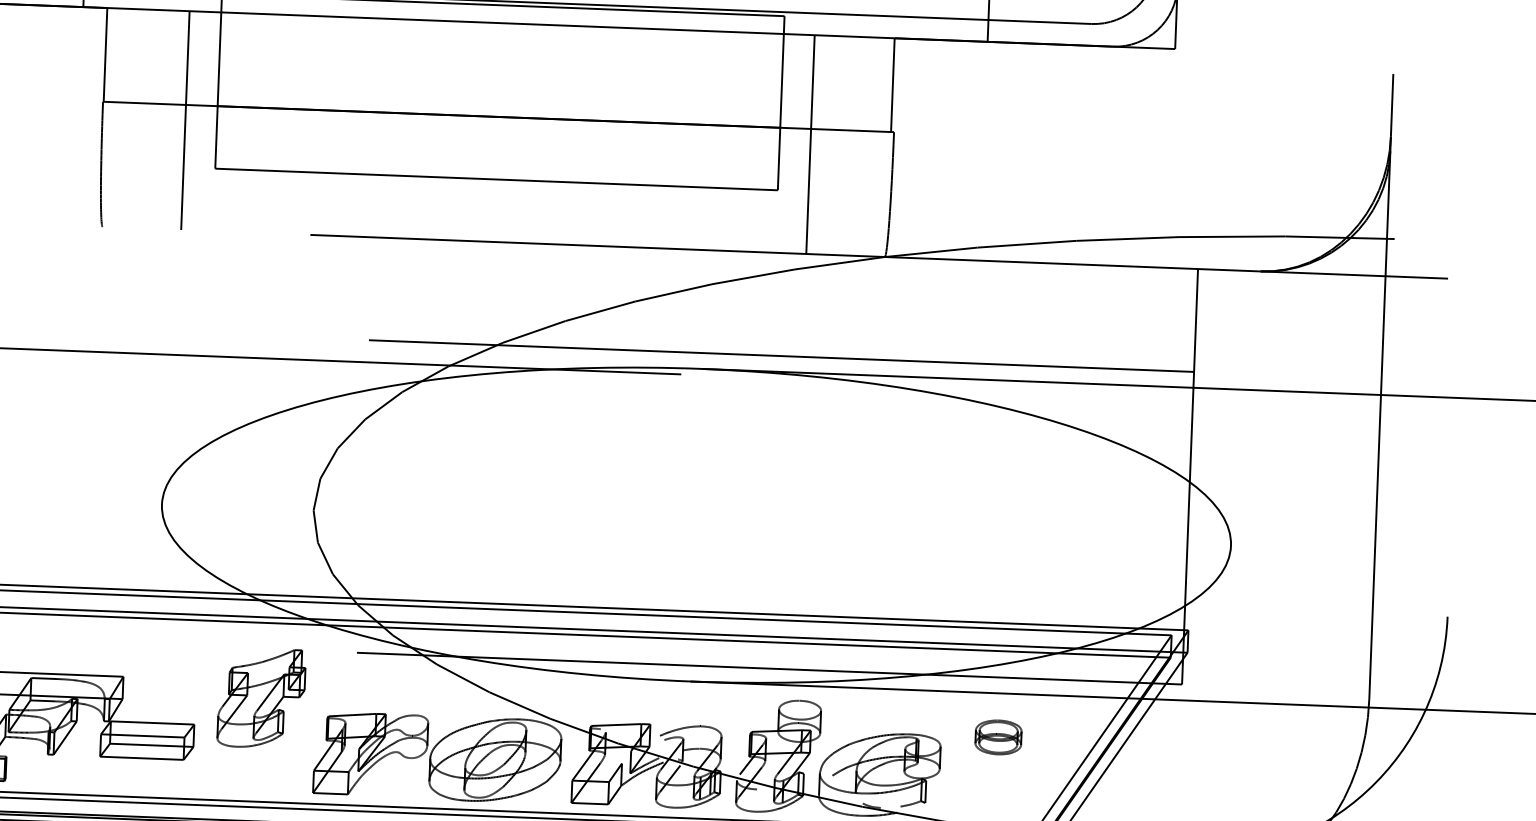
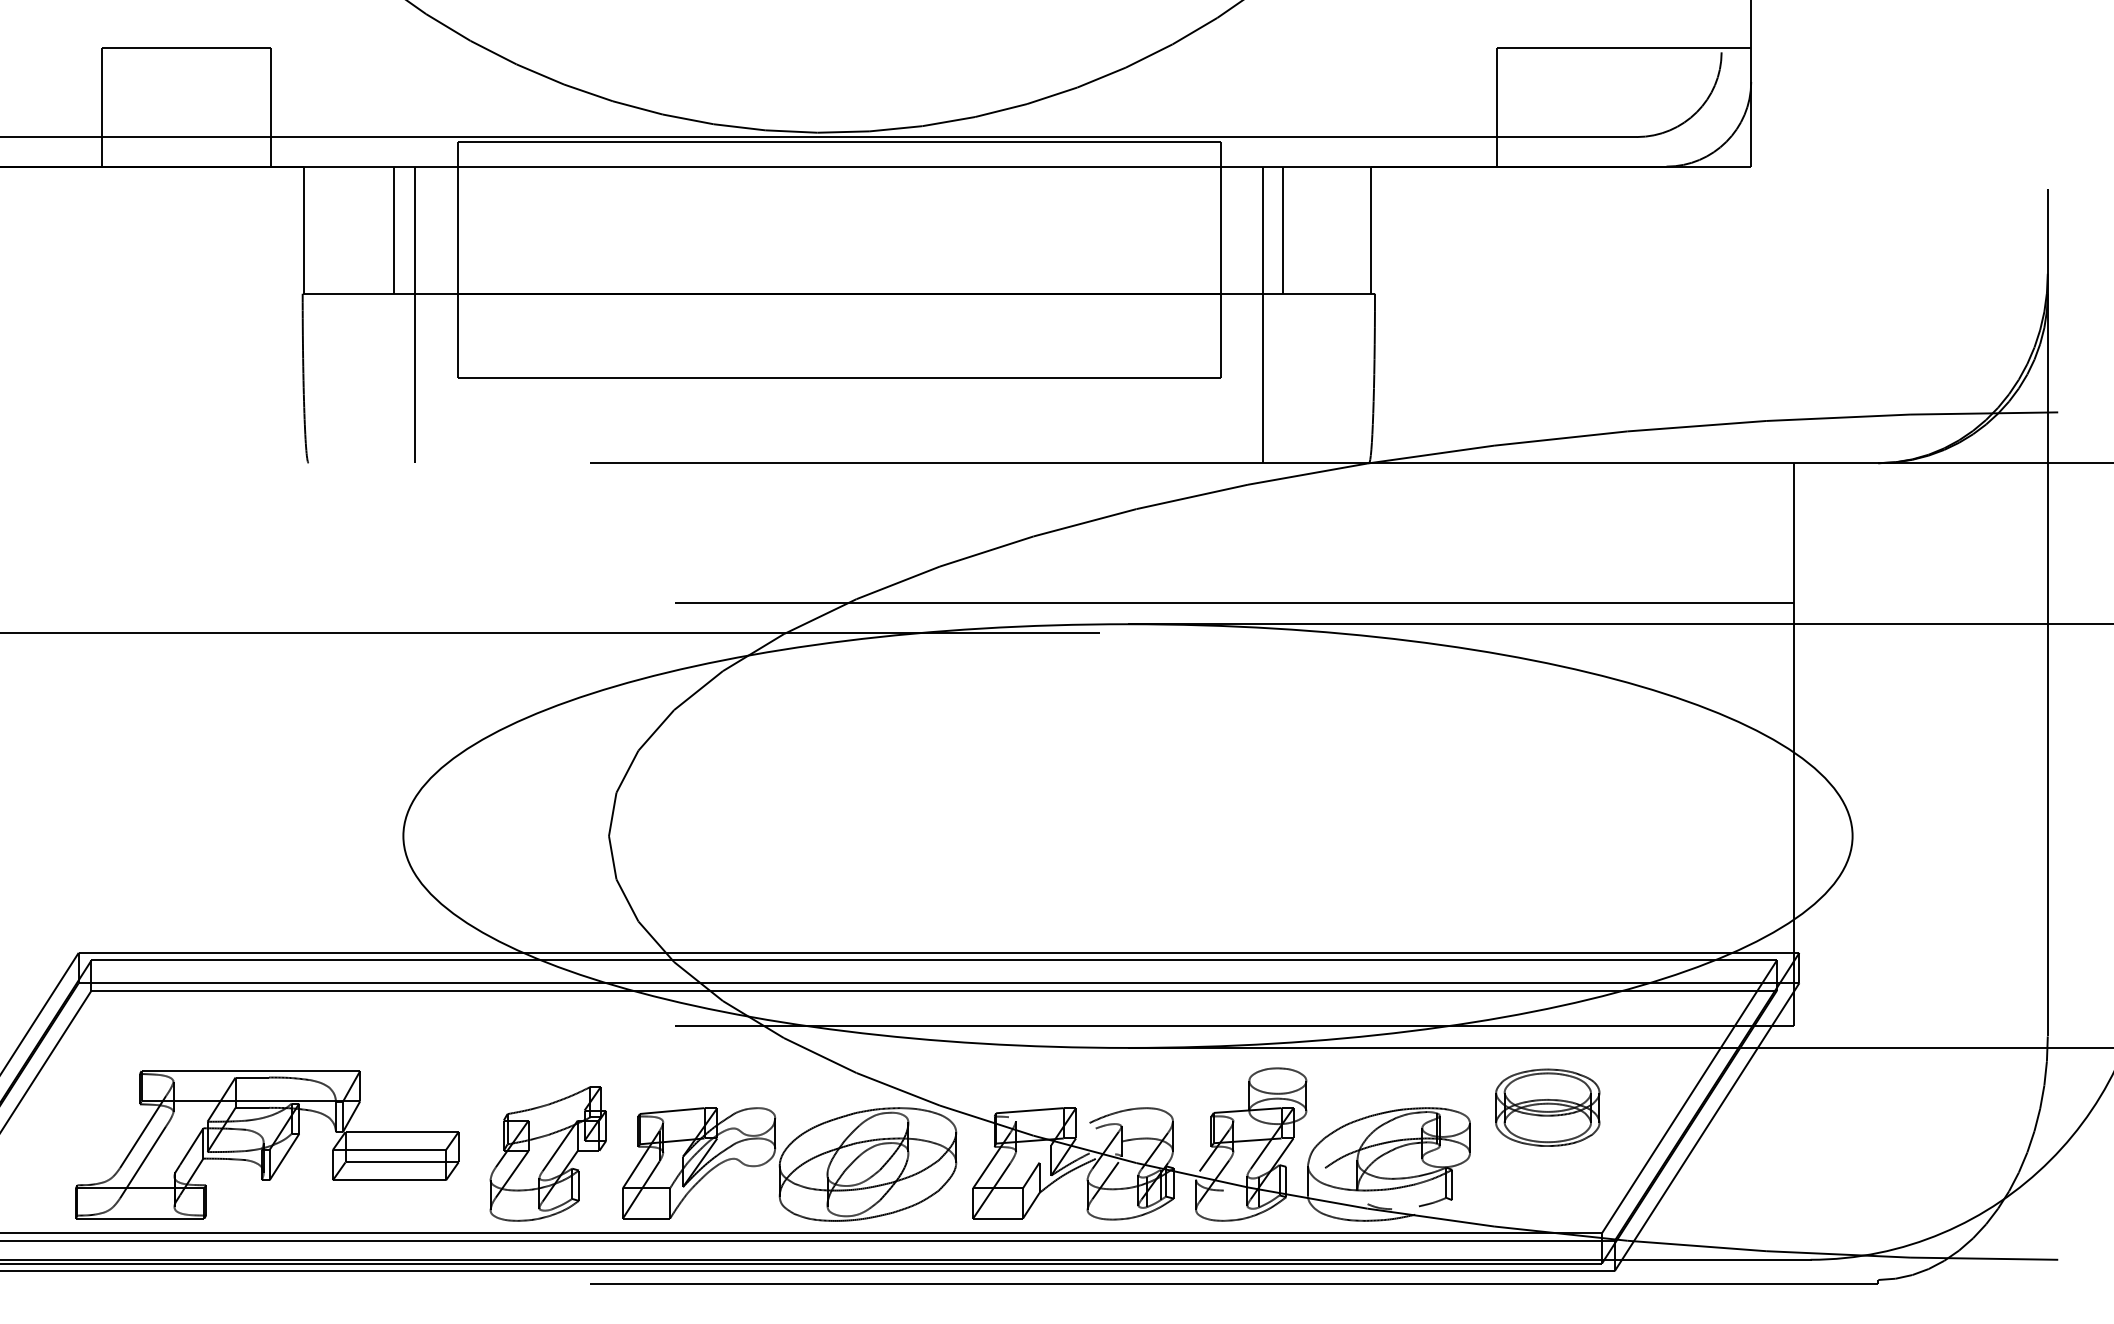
line: (172, 56) -> (394, 229), added
line: (828, 82) -> (1283, 229), added
part: (261, 697) -> (547, 1153), moved
part: (998, 737) -> (1547, 1107), size x1.67

